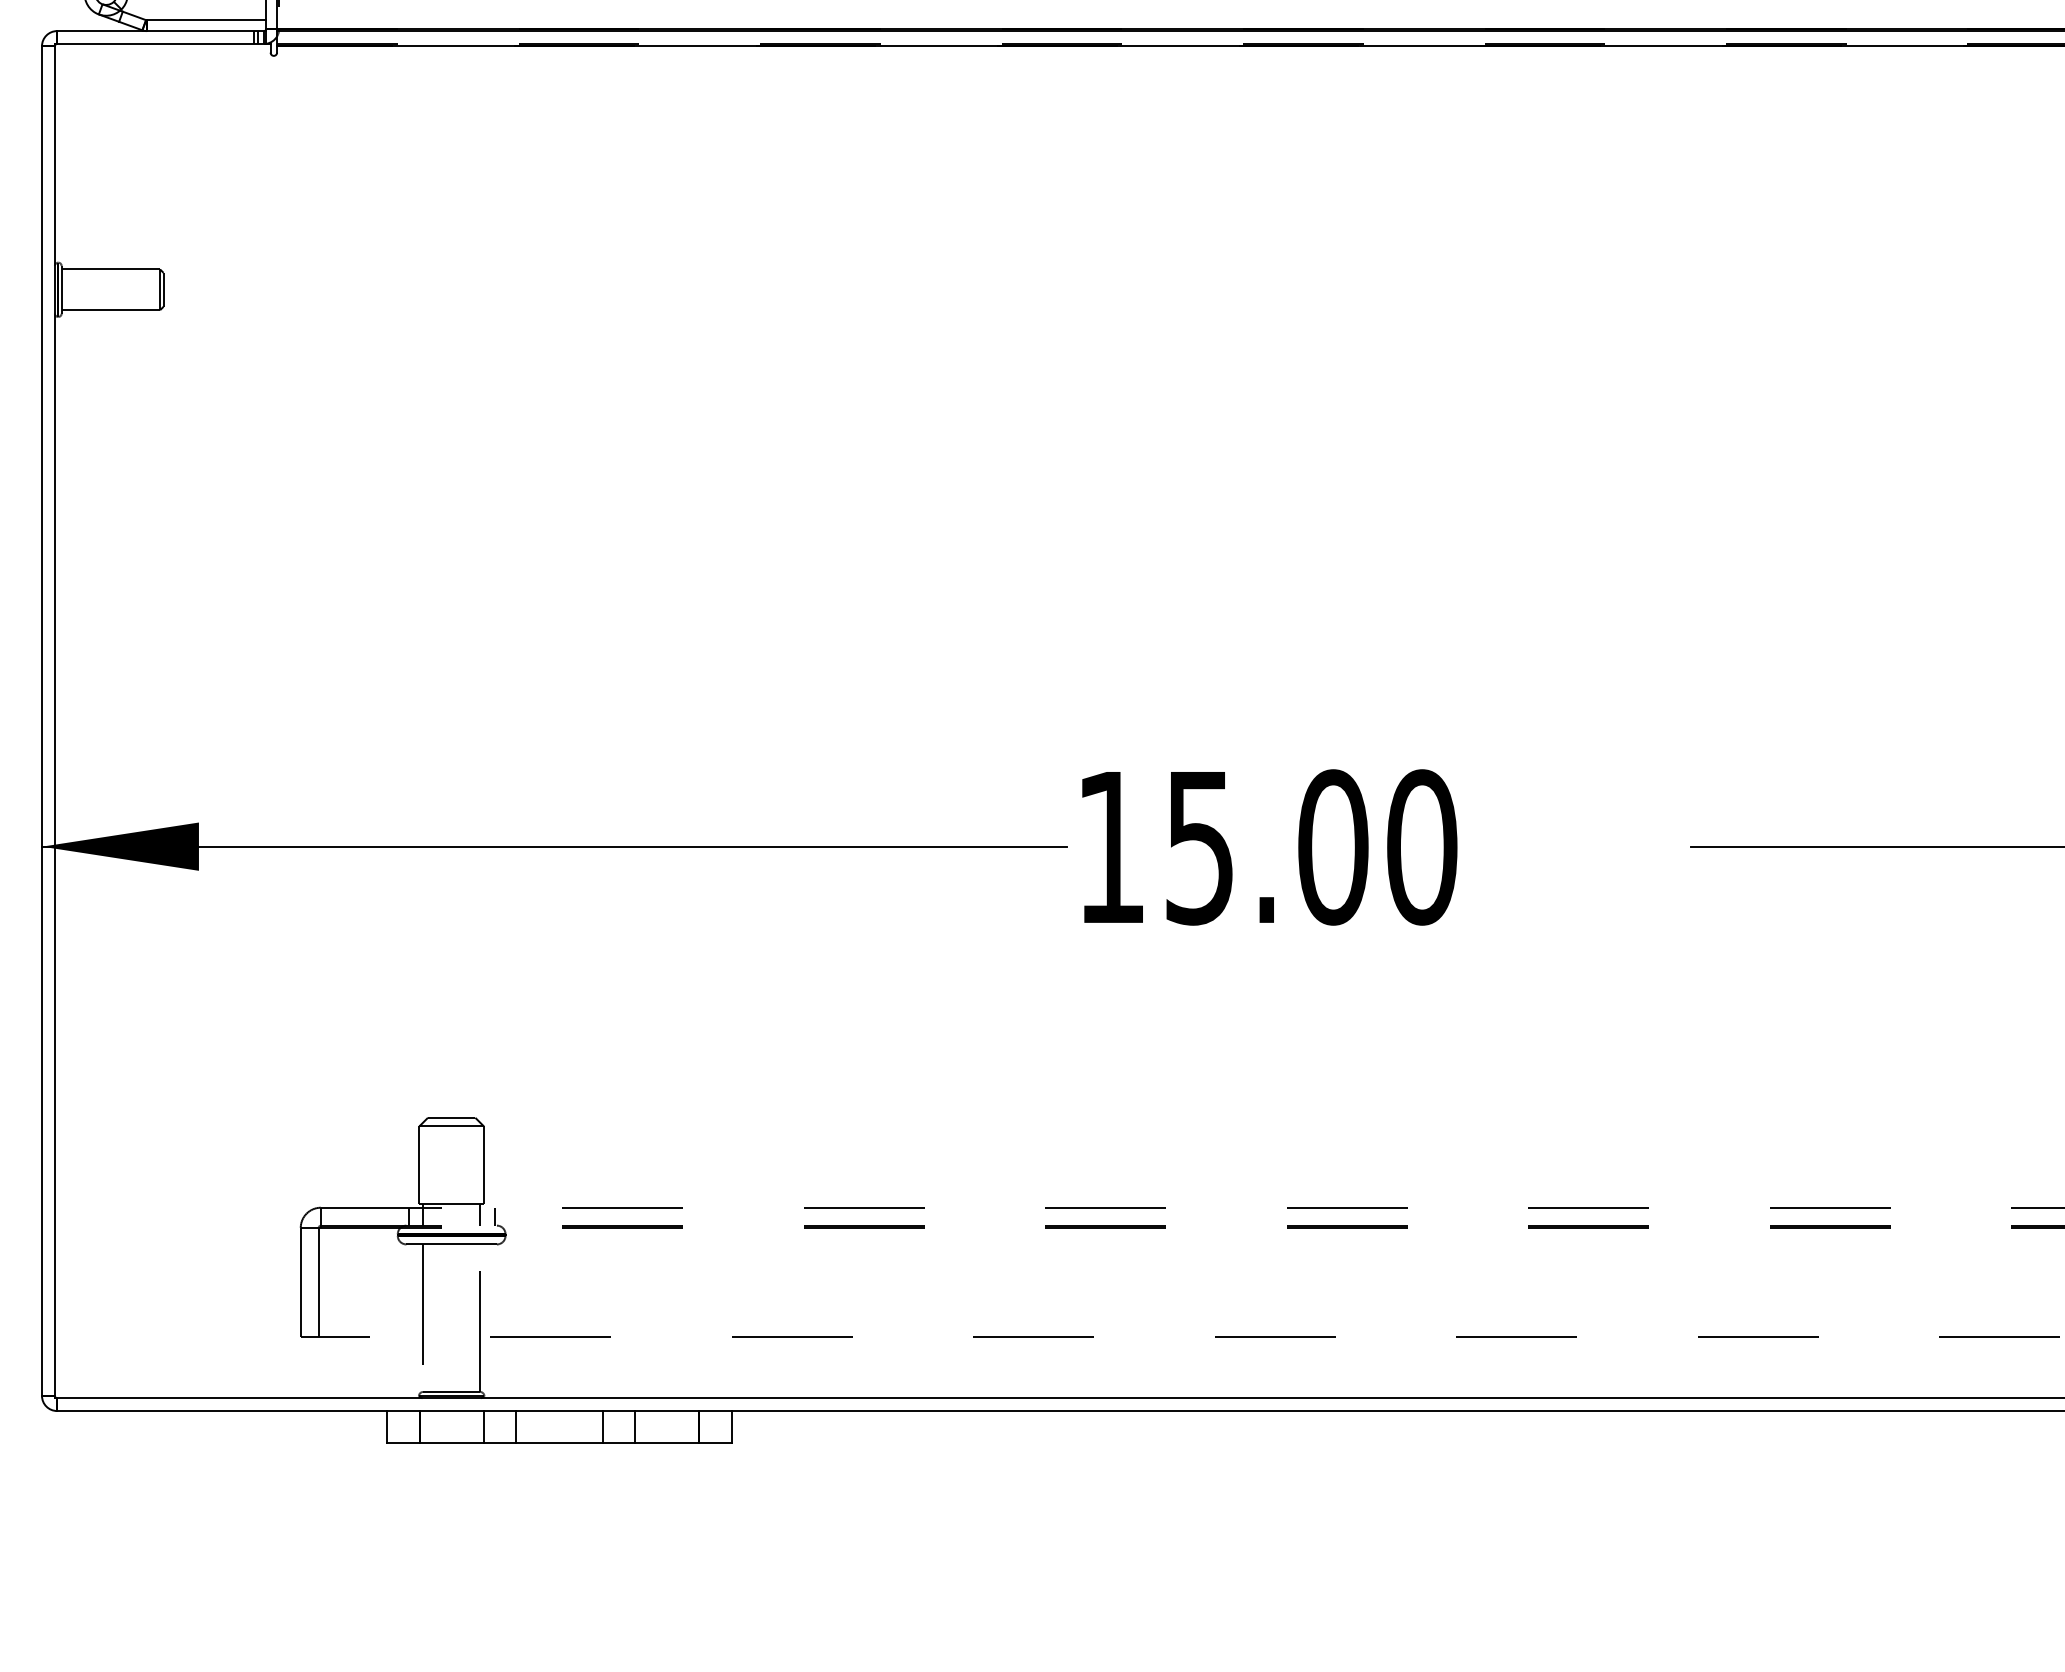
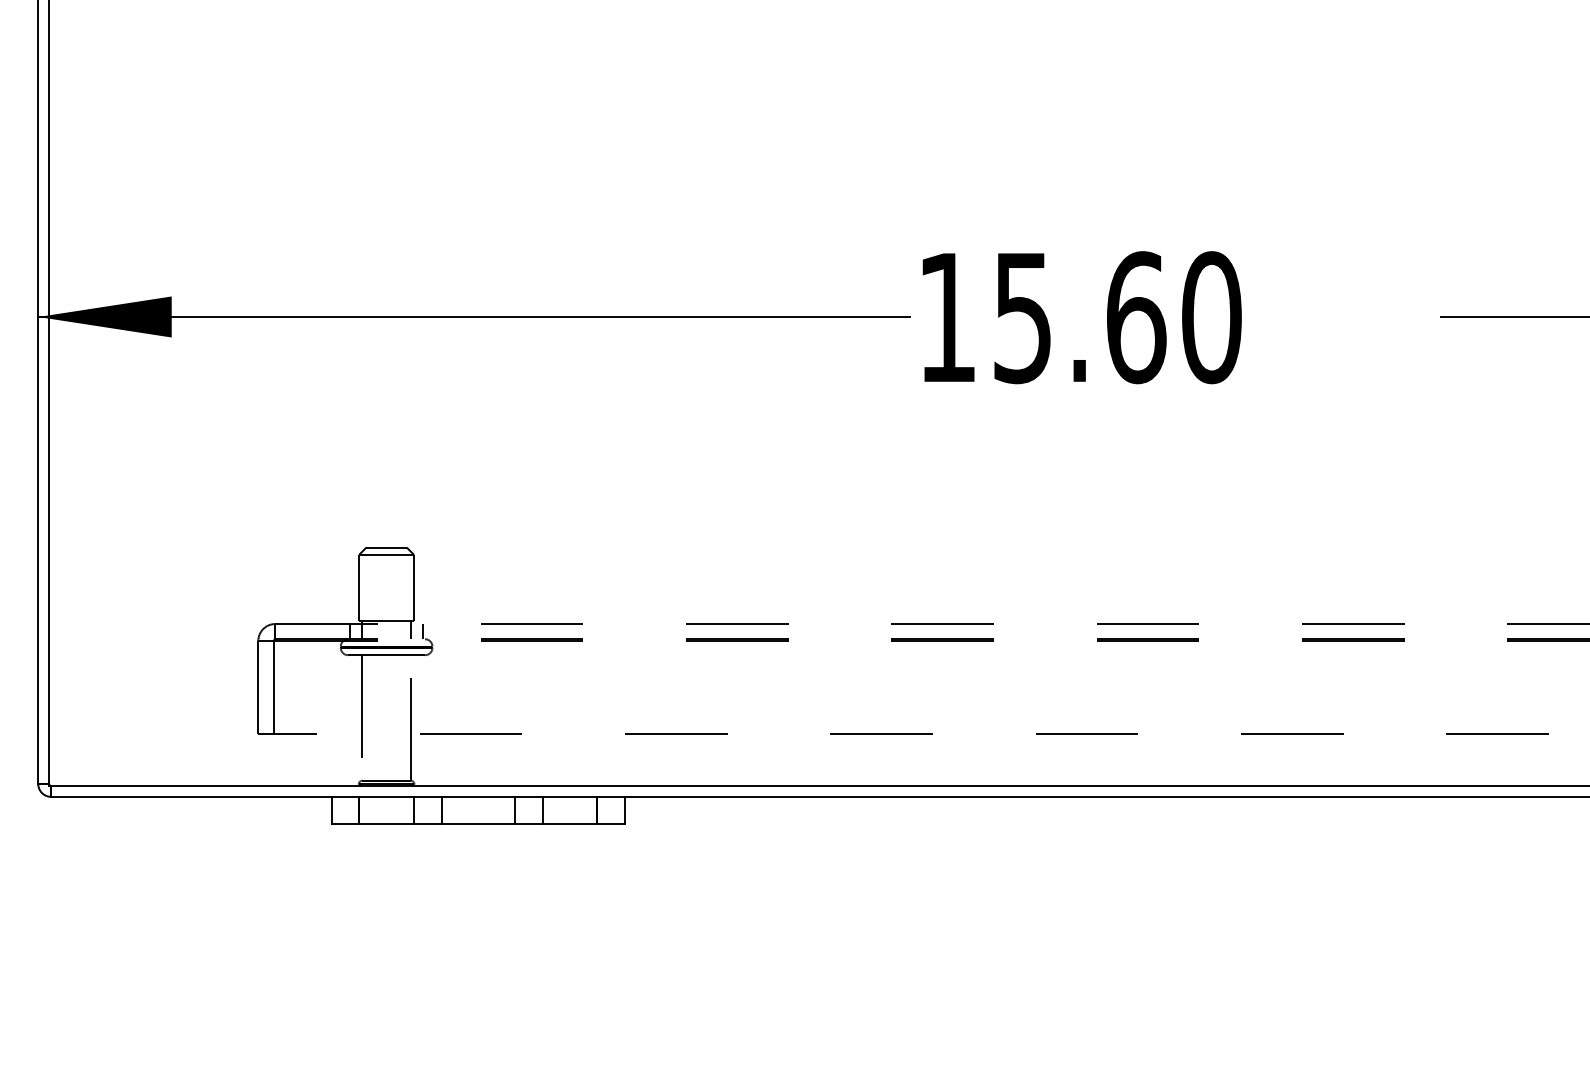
text: (1333, 847) -> (1136, 317), 15.00 -> 15.60

